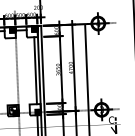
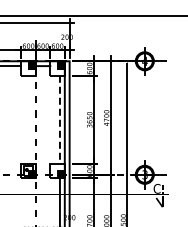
line: (35, 71) -> (59, 120), solid -> dashed

